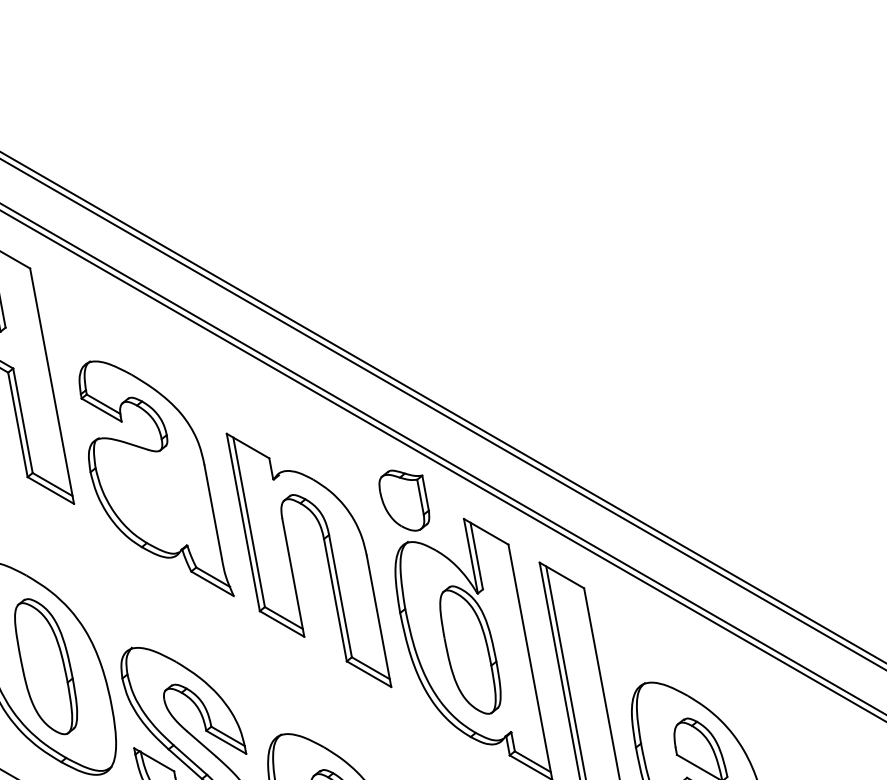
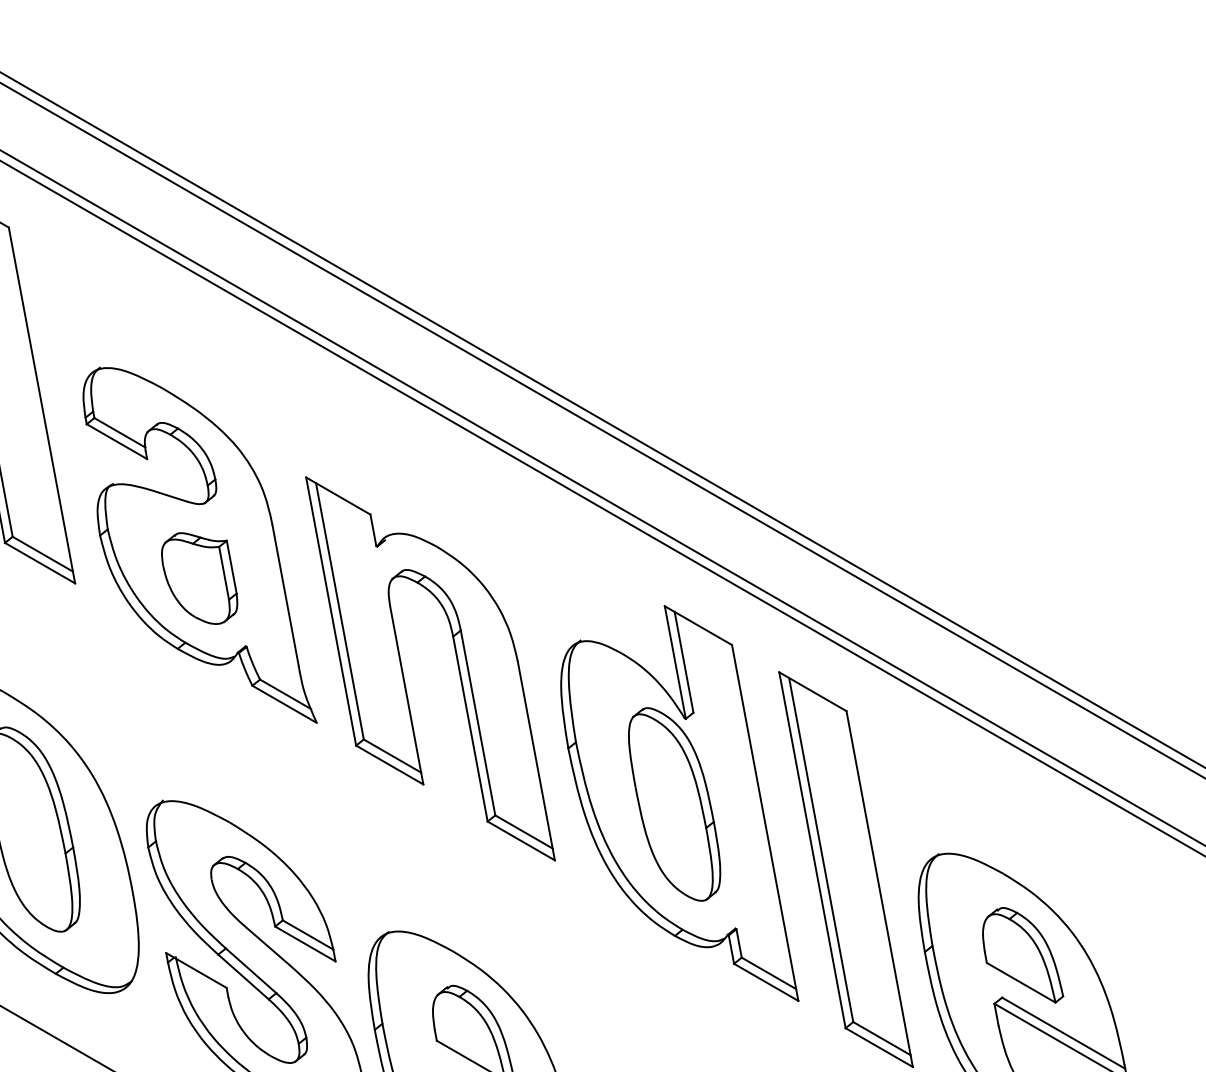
part: (404, 500) -> (199, 578), moved

